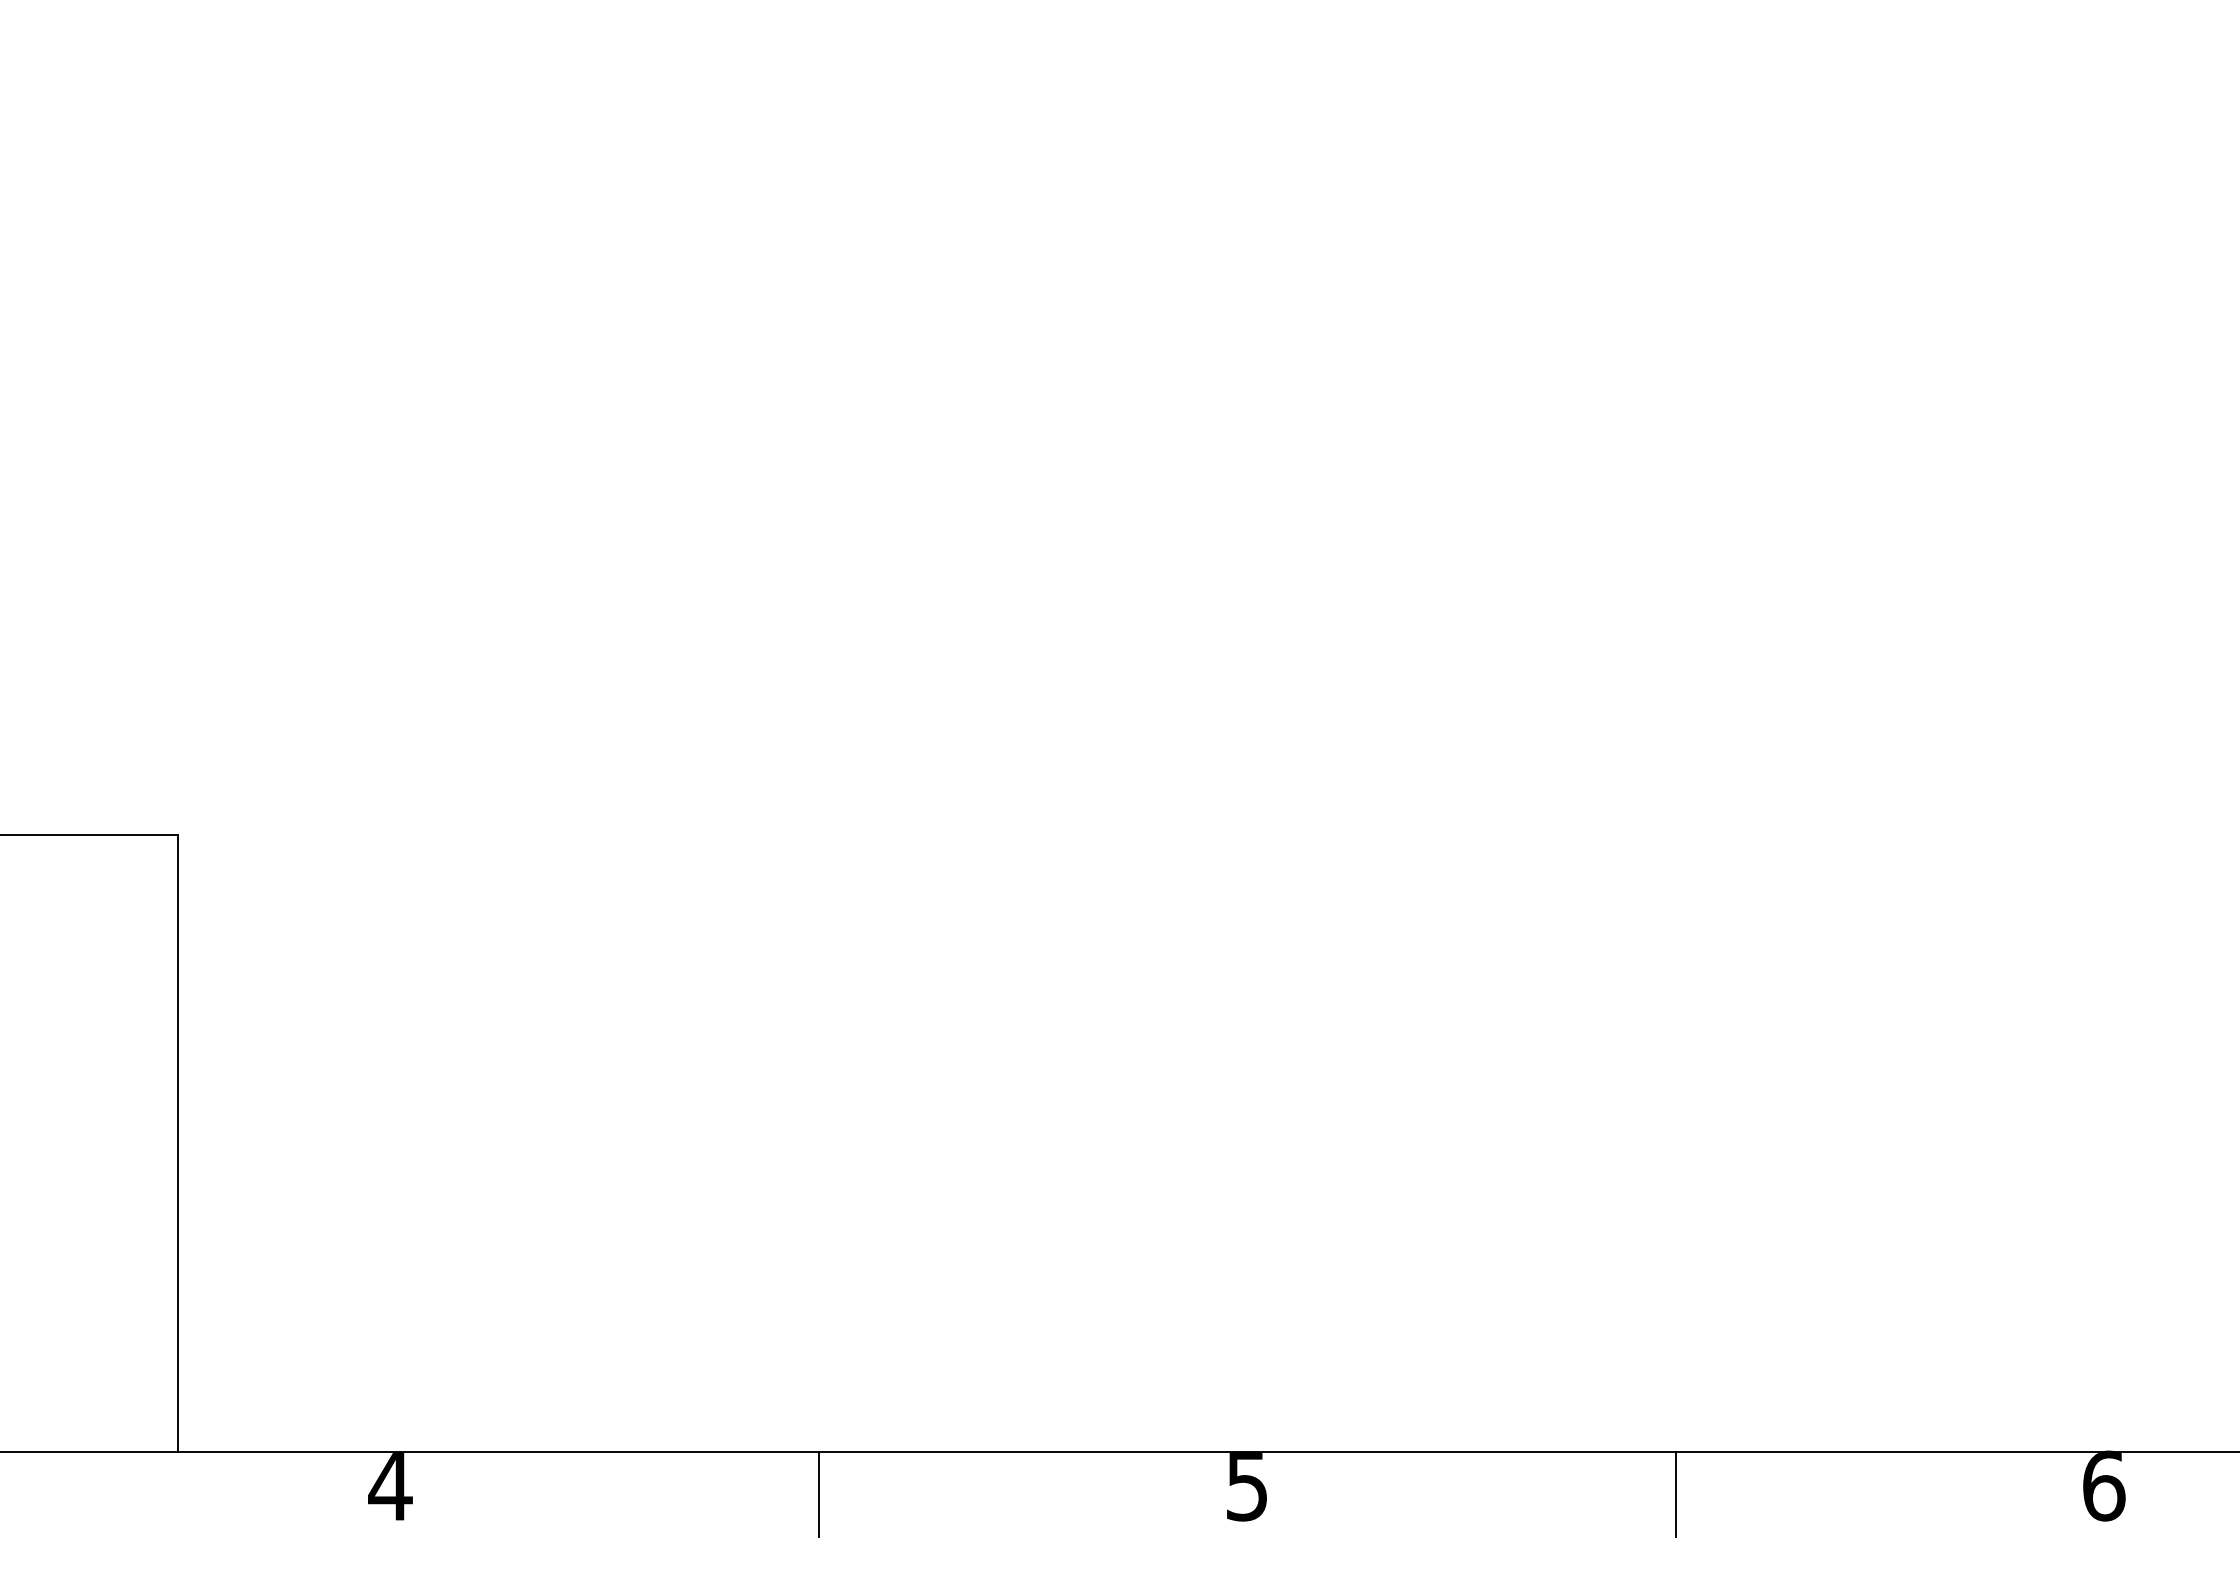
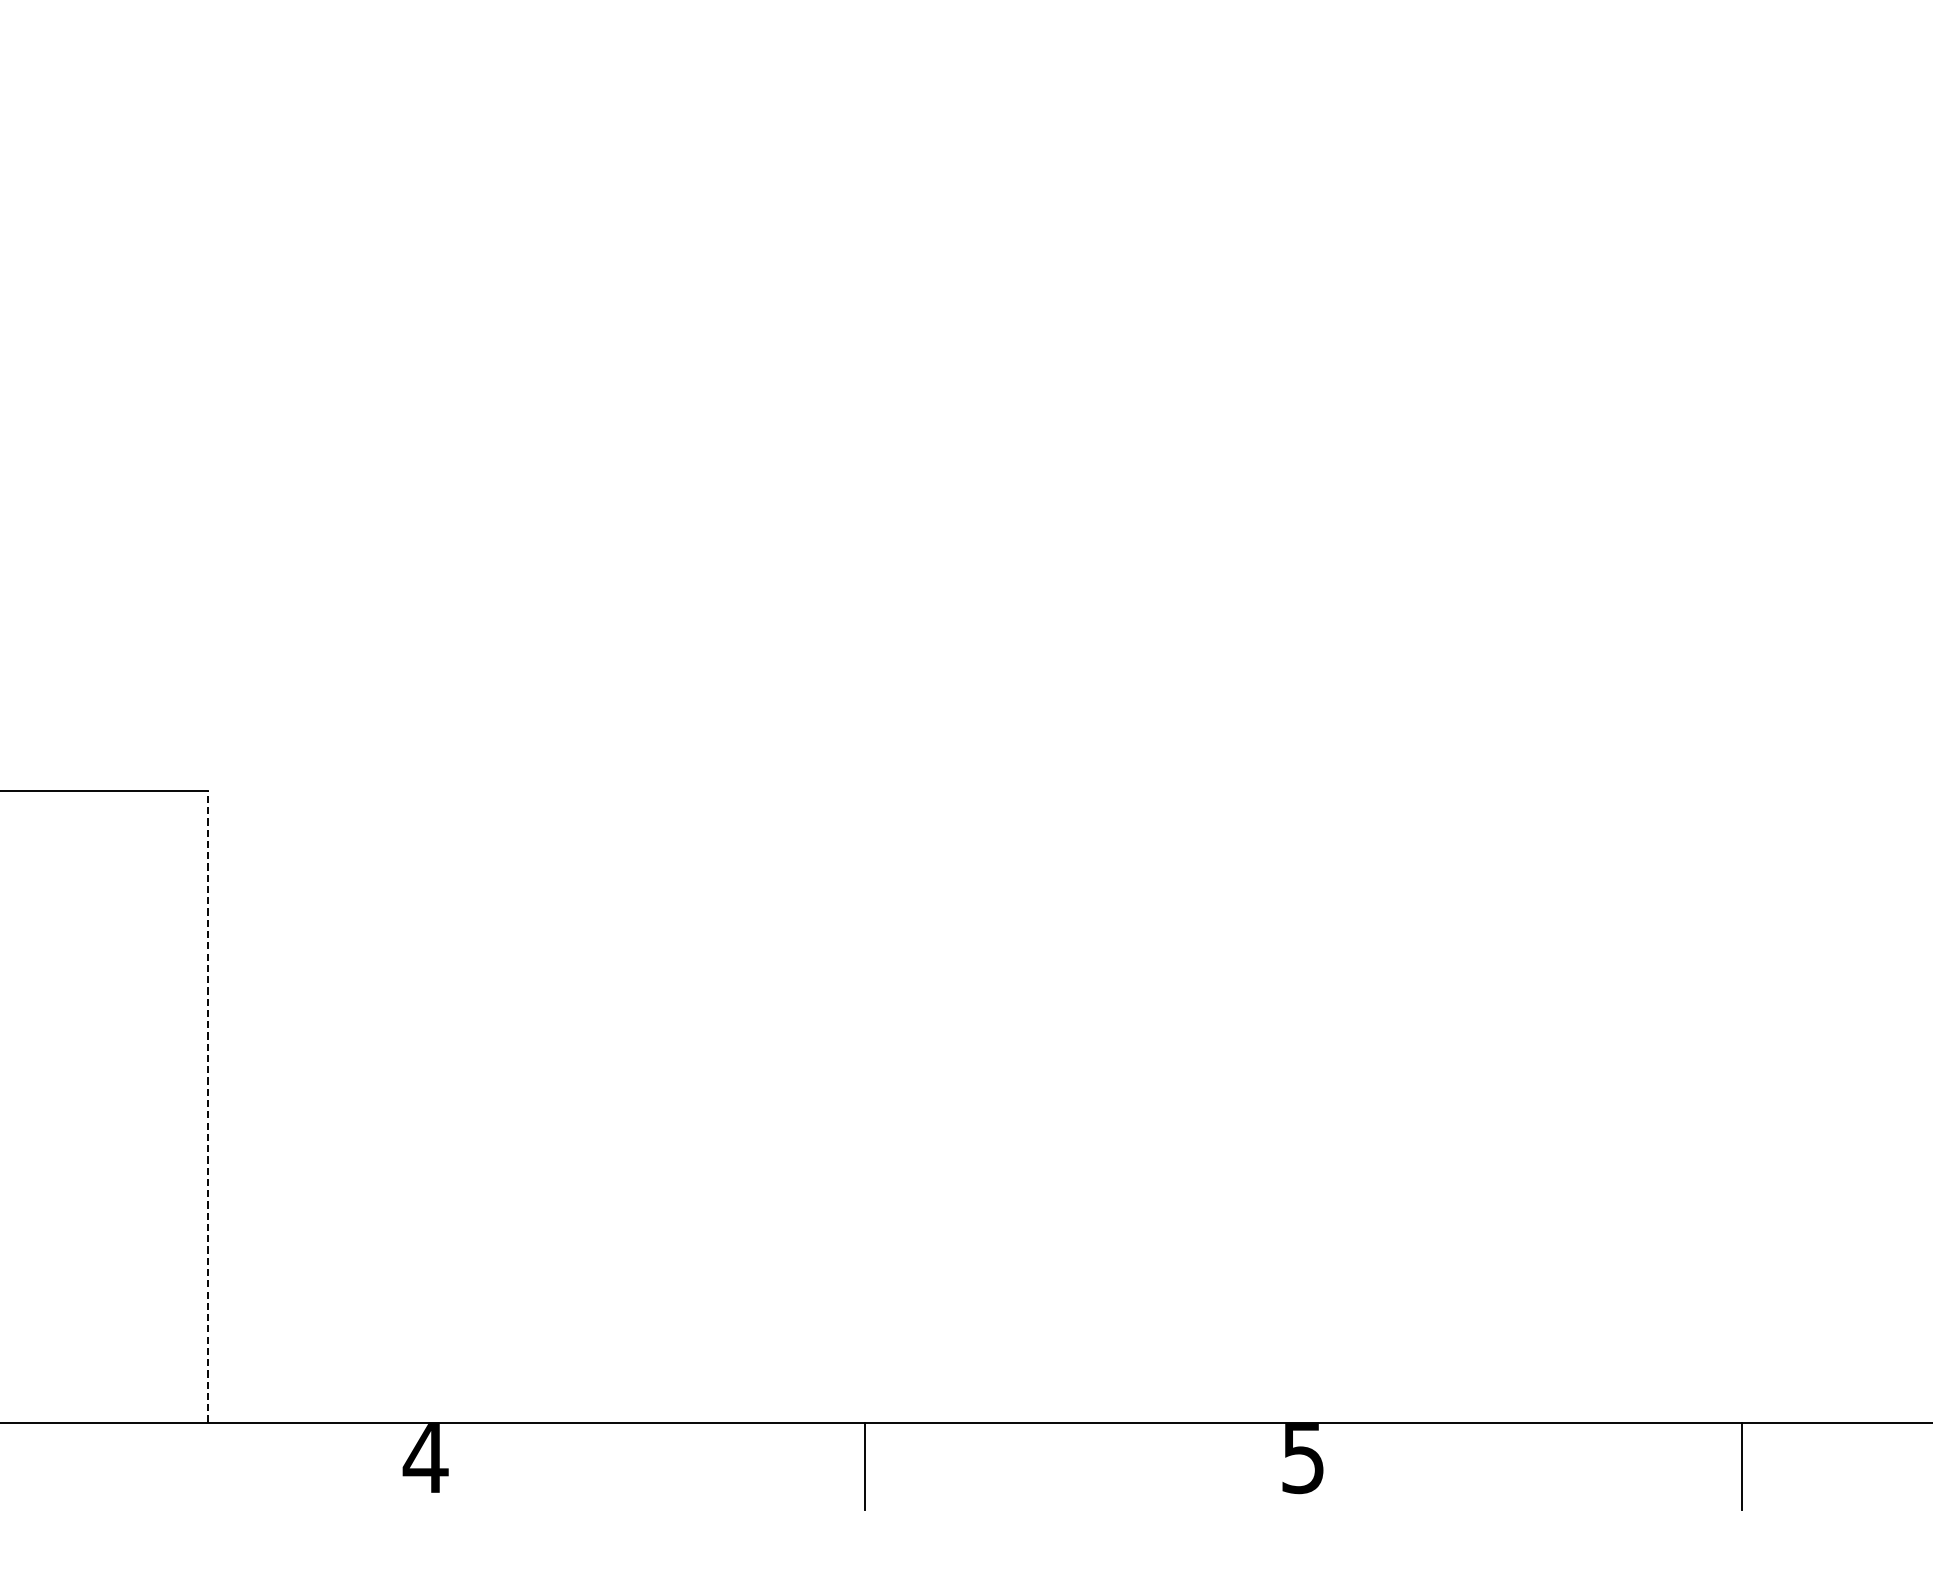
line: (178, 1142) -> (208, 1105), solid -> dashed

